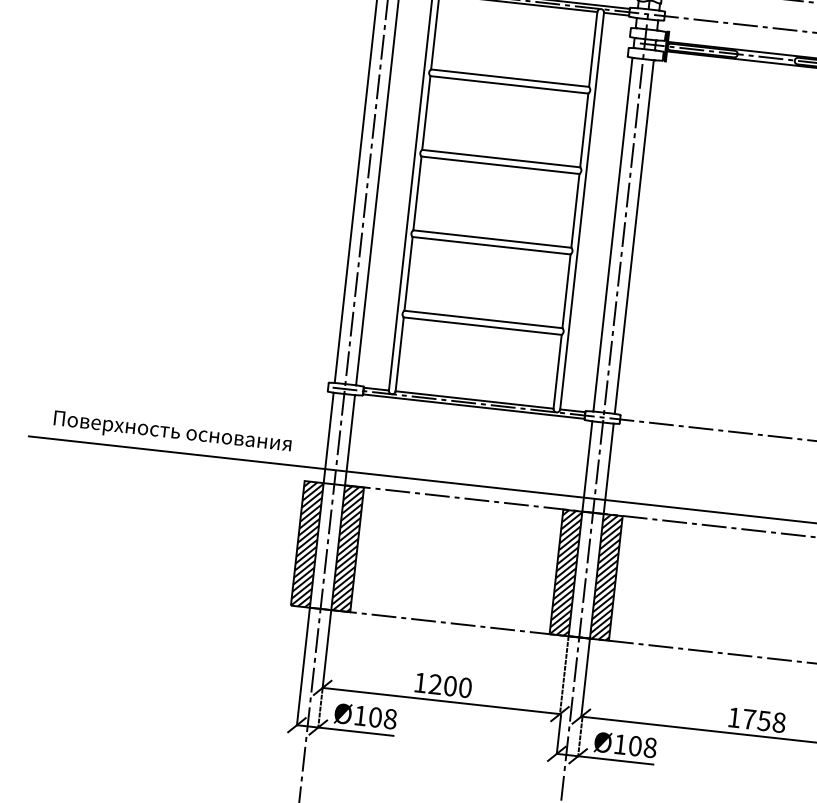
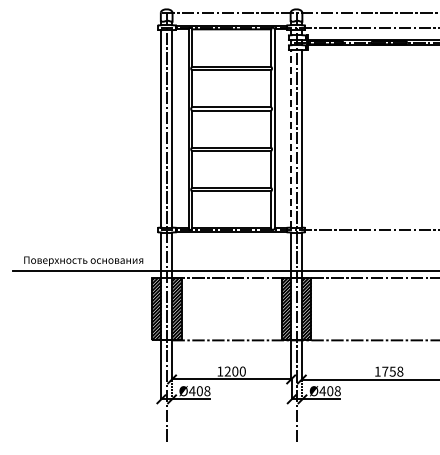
line: (613, 234) -> (291, 138), solid -> dashed
text: (360, 716) -> (192, 391), Ø108 -> Ø408
text: (619, 745) -> (322, 391), Ø108 -> Ø408

